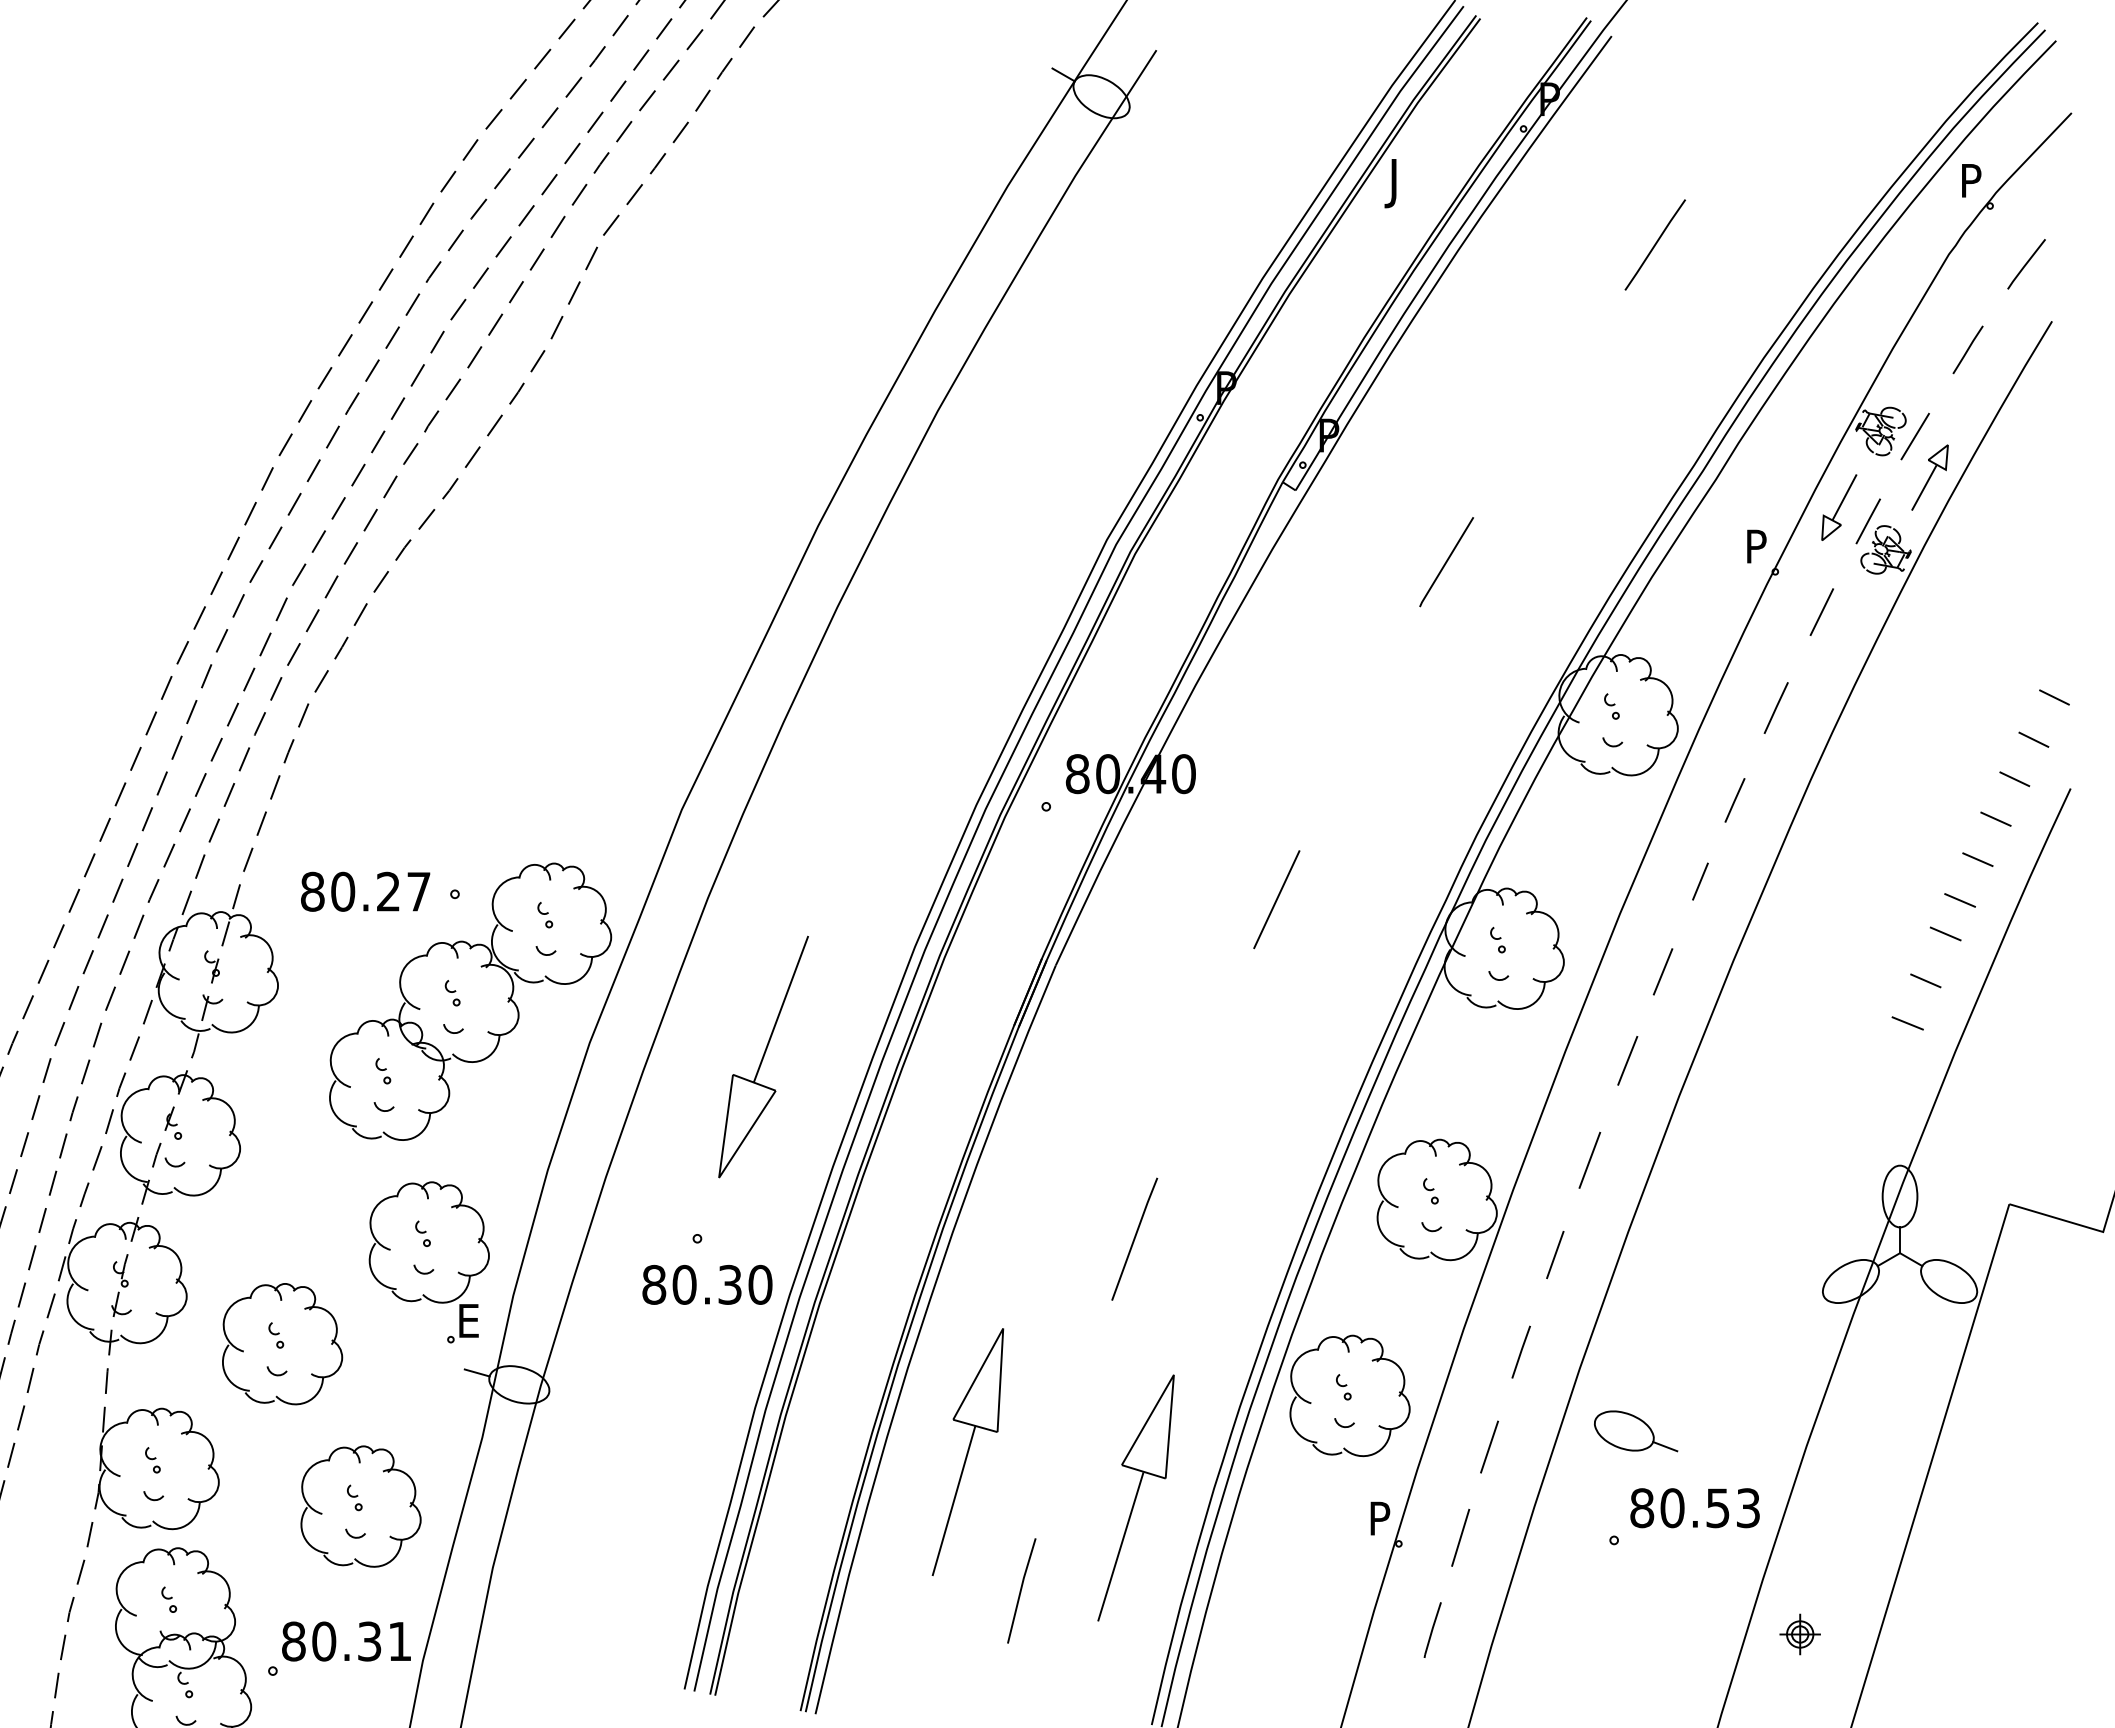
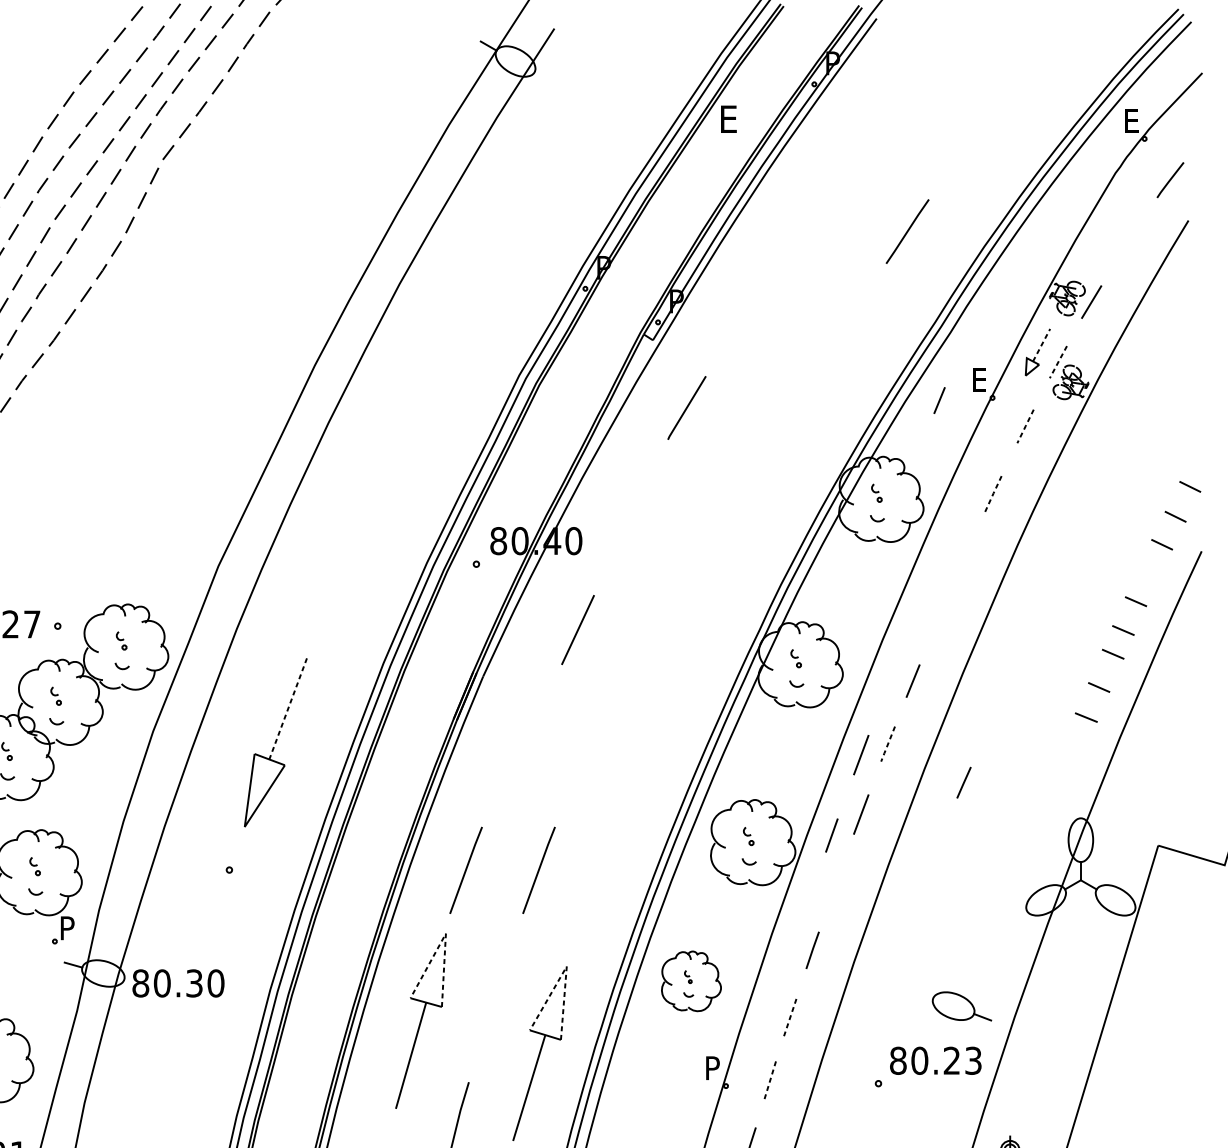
text: (1971, 180) -> (1131, 120), P -> E
text: (1399, 183) -> (726, 122), J -> E
line: (1654, 244) -> (907, 231), moved
line: (1967, 349) -> (1128, 240), removed
part: (1929, 477) -> (1101, 331), removed
line: (1844, 497) -> (1041, 345), solid -> dashed
line: (1868, 521) -> (1058, 362), solid -> dashed
text: (1756, 546) -> (979, 379), P -> E
line: (1446, 562) -> (686, 408), moved
line: (1822, 611) -> (1025, 425), solid -> dashed
line: (1775, 708) -> (992, 494), solid -> dashed
line: (1734, 800) -> (963, 782), moved
line: (1995, 818) -> (1148, 572), removed
line: (1700, 881) -> (939, 400), moved
line: (1276, 899) -> (577, 629), moved
line: (781, 1009) -> (288, 707), solid -> dashed
line: (1627, 1061) -> (887, 744), solid -> dashed
line: (1589, 1075) -> (861, 754), added
line: (1031, 1238) -> (465, 869), added
line: (1555, 1255) -> (831, 835), moved
text: (707, 1284) -> (178, 983), moved
text: (470, 1320) -> (68, 927), E -> P
line: (1003, 1328) -> (446, 933), solid -> dashed
line: (1173, 1374) -> (566, 966), solid -> dashed
part: (1349, 1395) -> (691, 981), size x0.7
part: (1636, 1431) -> (962, 1006), moved
line: (1489, 1447) -> (790, 1017), solid -> dashed
text: (1717, 1508) -> (951, 1061), 80.53 -> 80.23
line: (1460, 1538) -> (769, 1082), solid -> dashed

